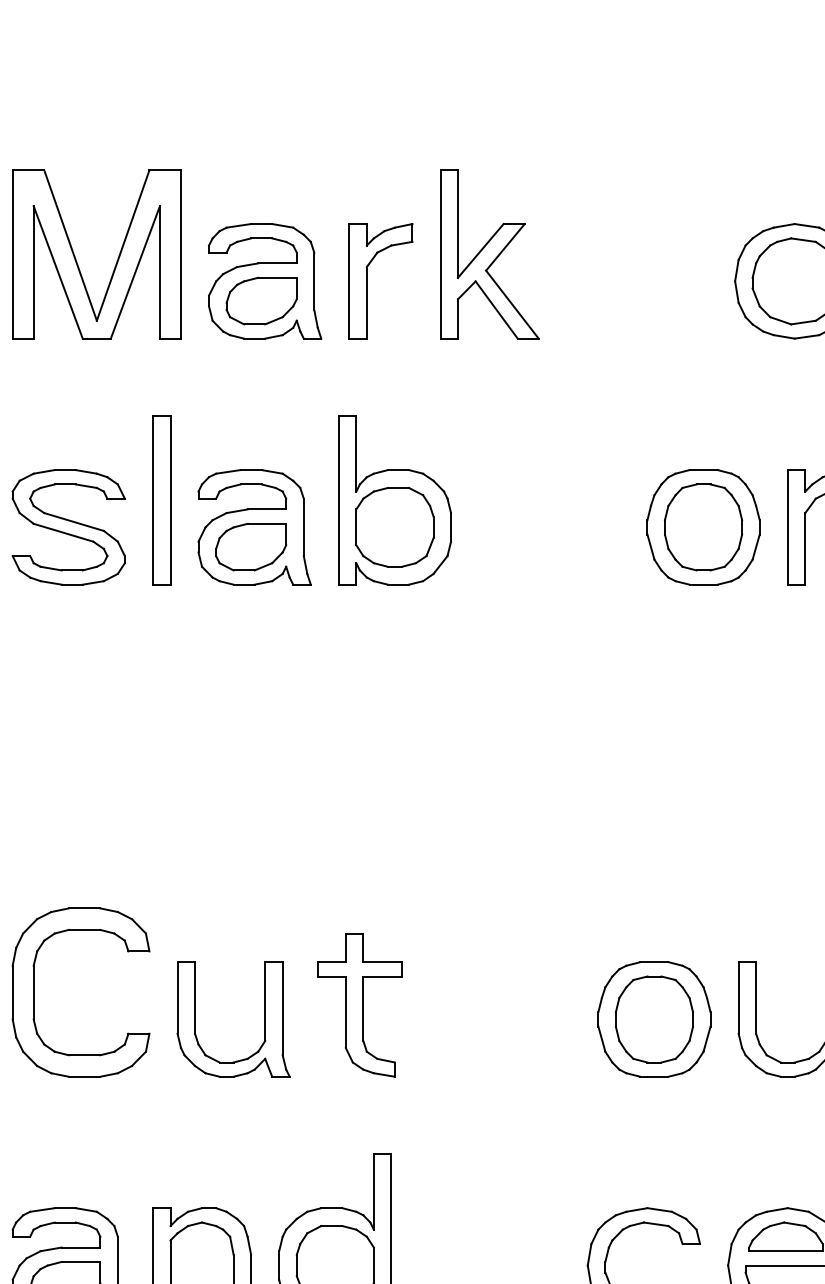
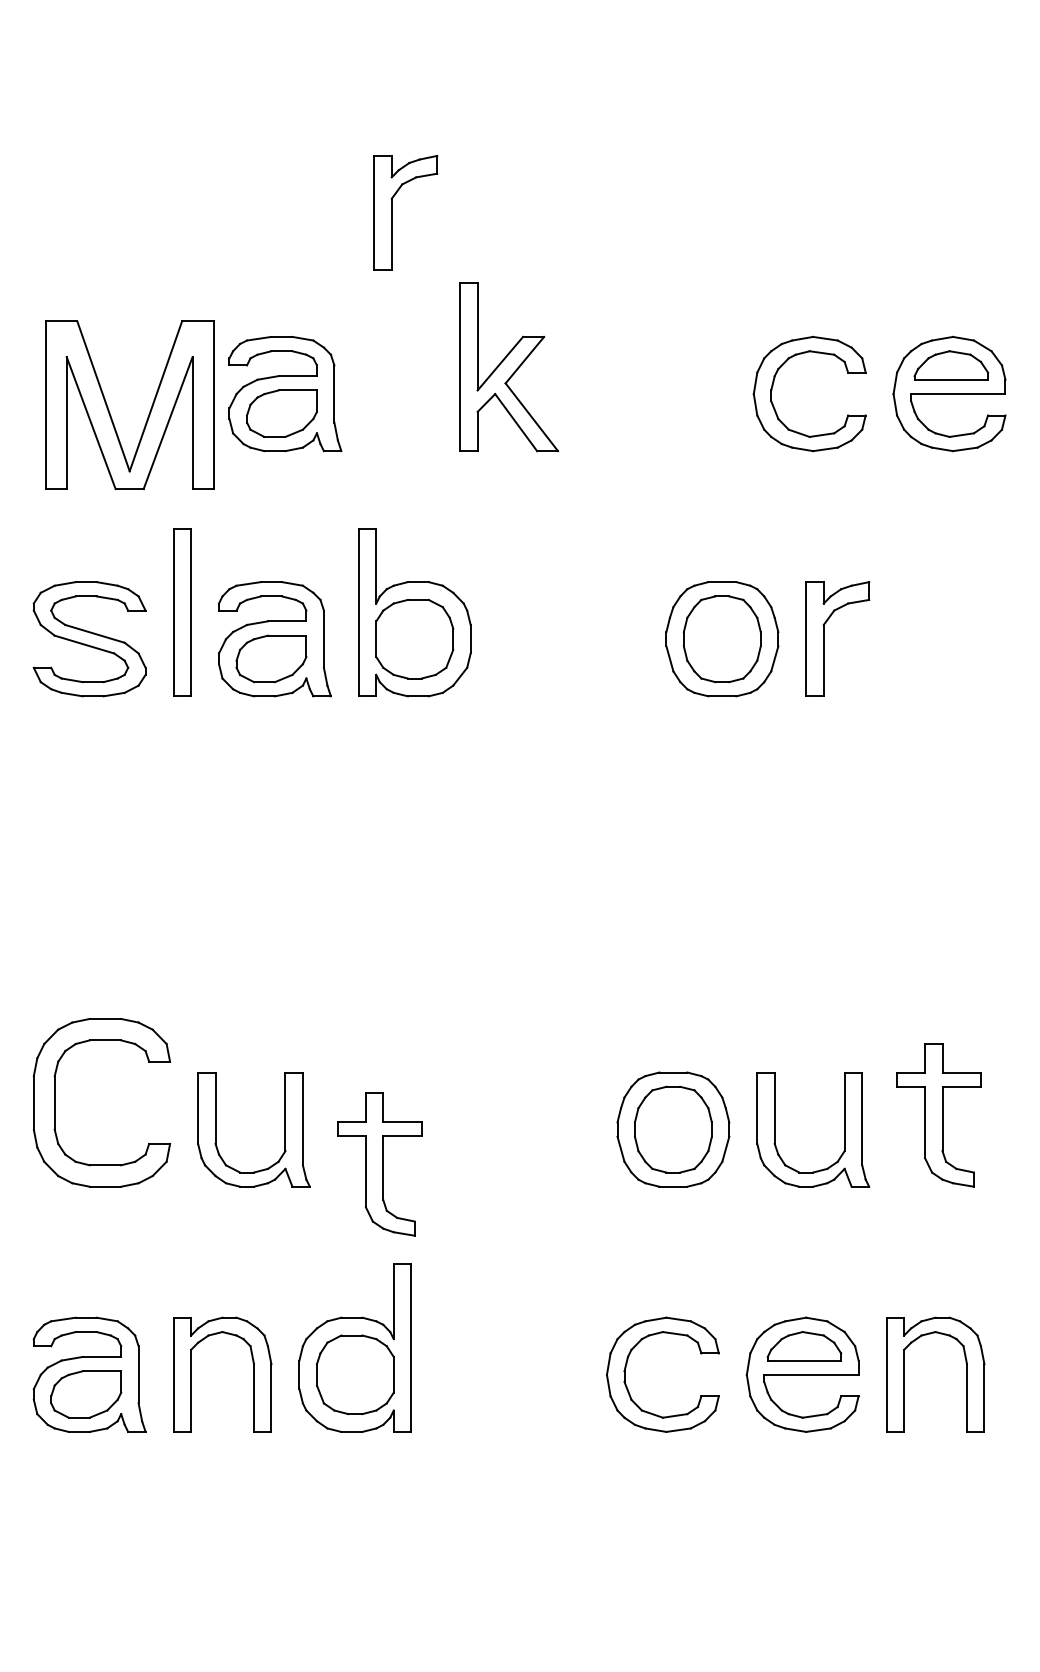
part: (77, 261) -> (110, 412), moved
part: (367, 280) -> (392, 212), moved
part: (359, 1005) -> (379, 1164), moved

